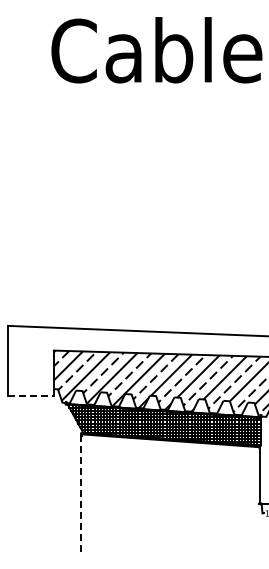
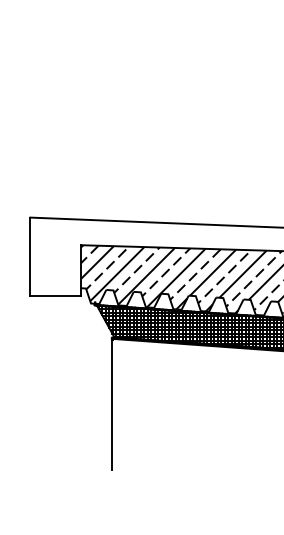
line: (31, 395) -> (56, 295), dashed -> solid
line: (81, 493) -> (112, 404), dashed -> solid

